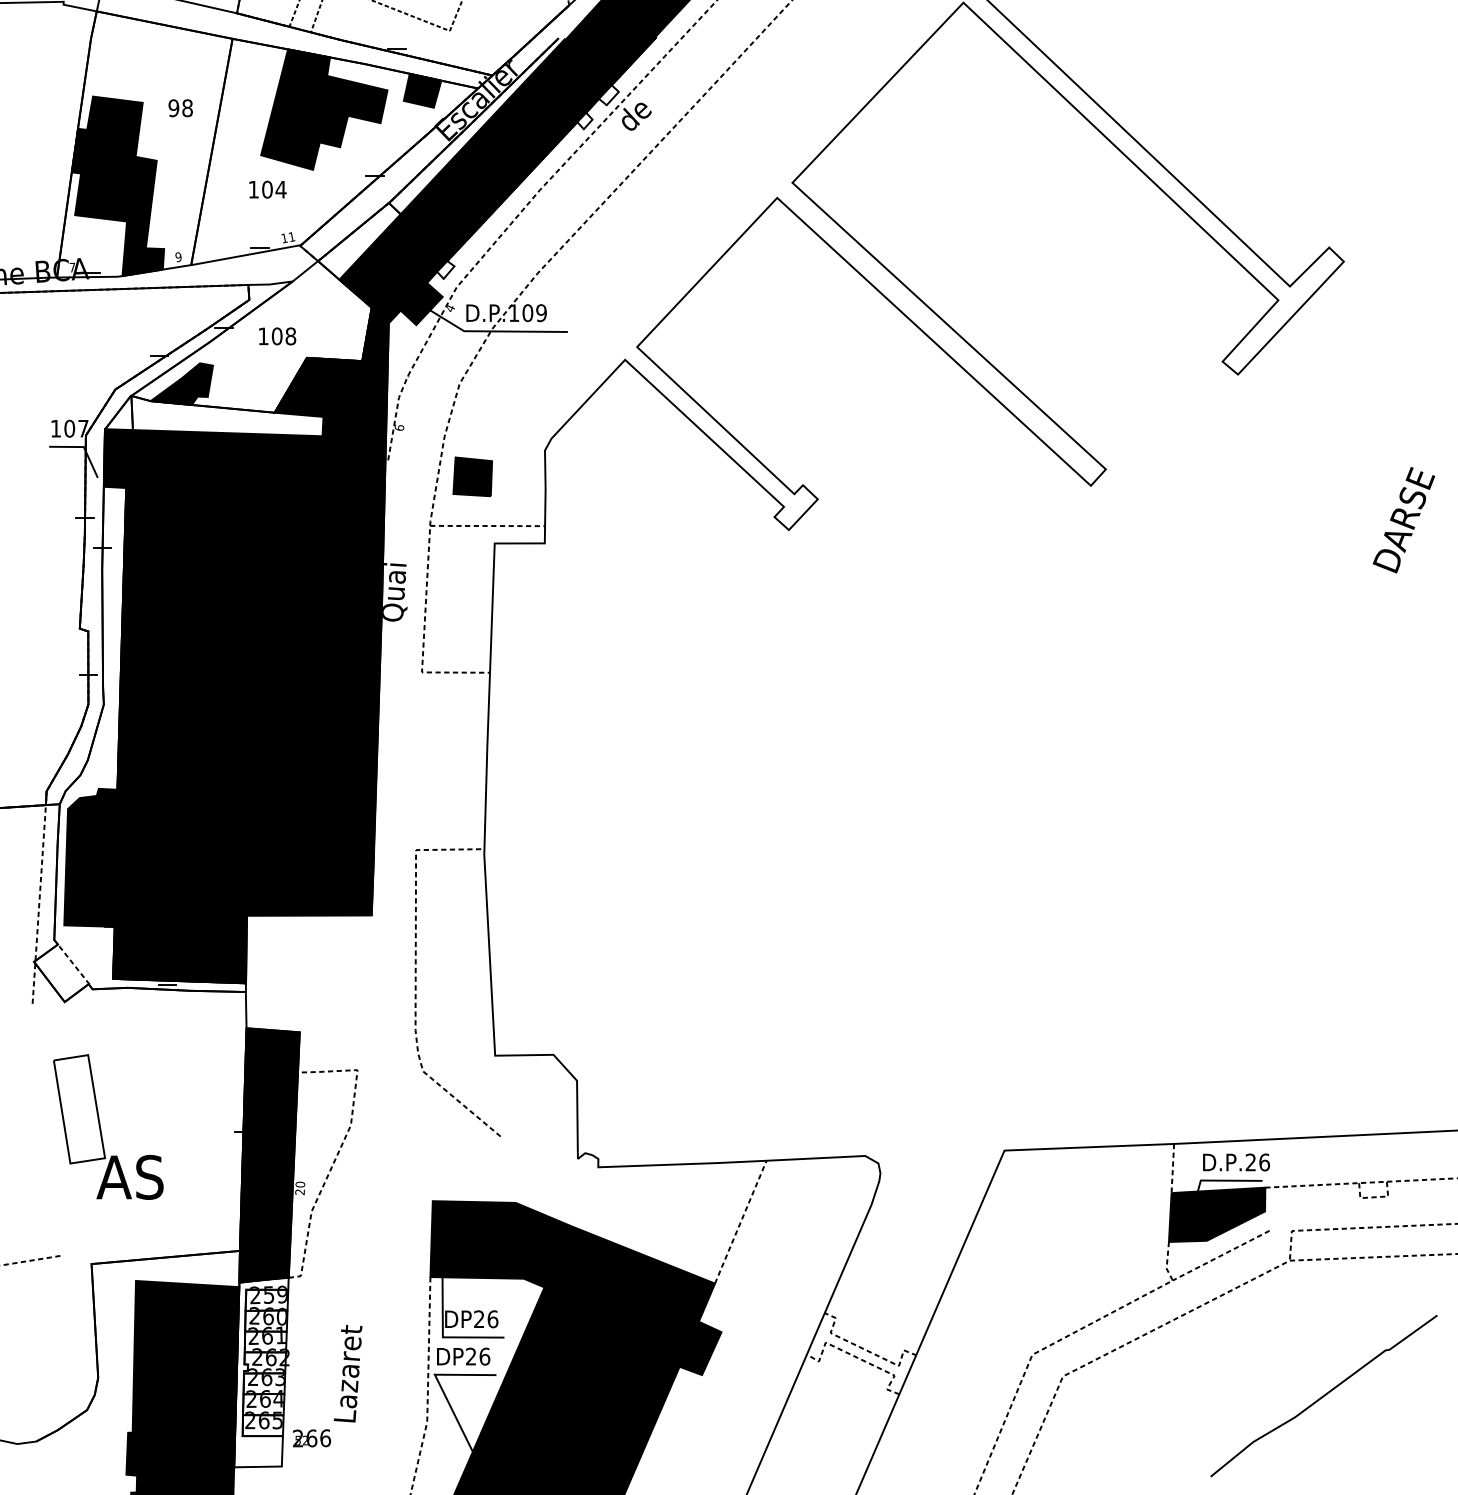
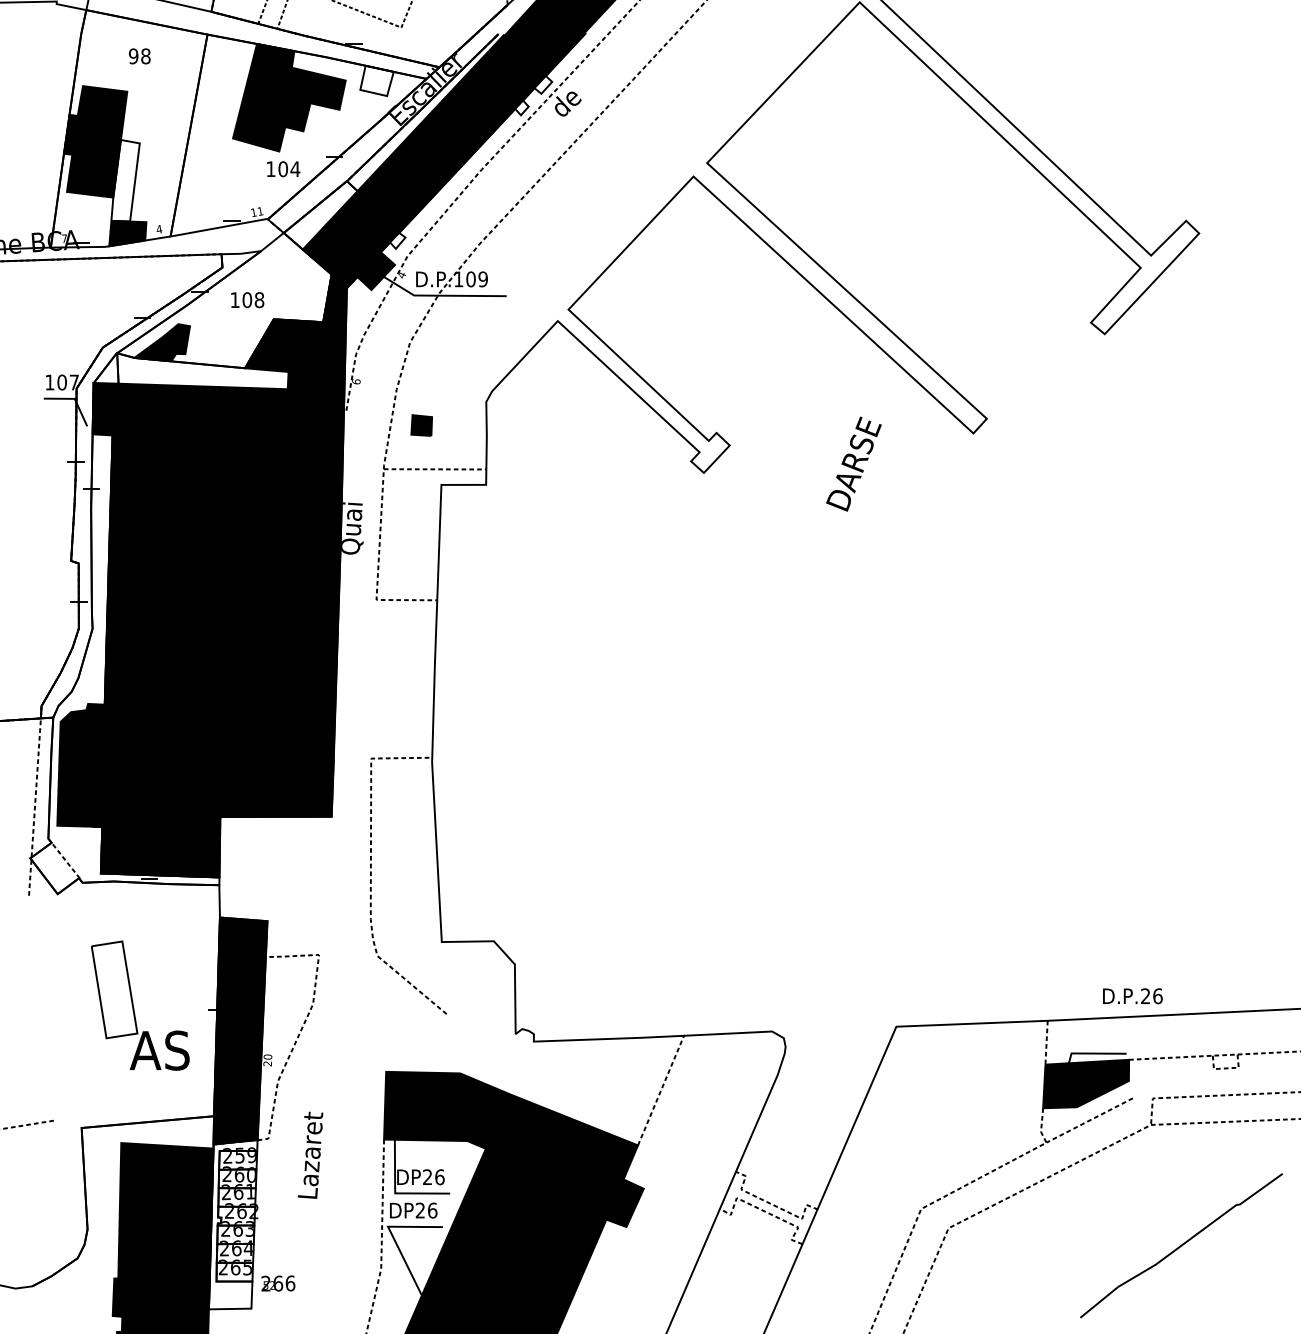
fill: (422, 90) -> (376, 80), removed
text: (180, 108) -> (139, 56), moved
text: (267, 189) -> (283, 169), moved
fill: (140, 202) -> (125, 180), removed
text: (178, 257) -> (159, 229), 9 -> 4
part: (472, 476) -> (421, 425), size x0.6
text: (1403, 520) -> (853, 464), moved
part: (101, 1128) -> (134, 1007), moved
text: (1236, 1162) -> (1132, 996), moved
text: (347, 1373) -> (310, 1155), moved

